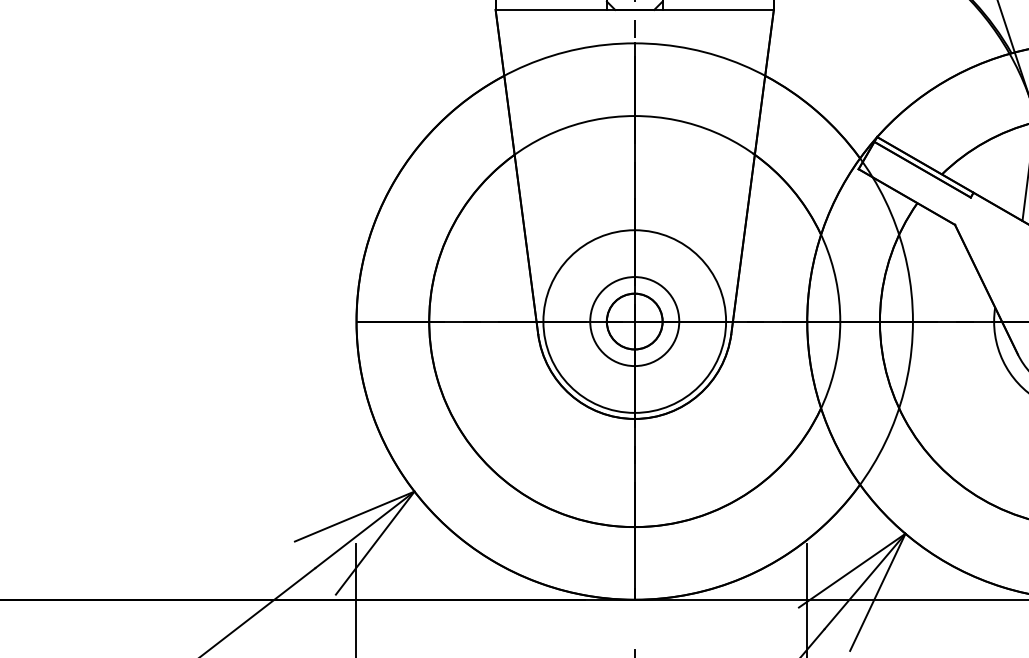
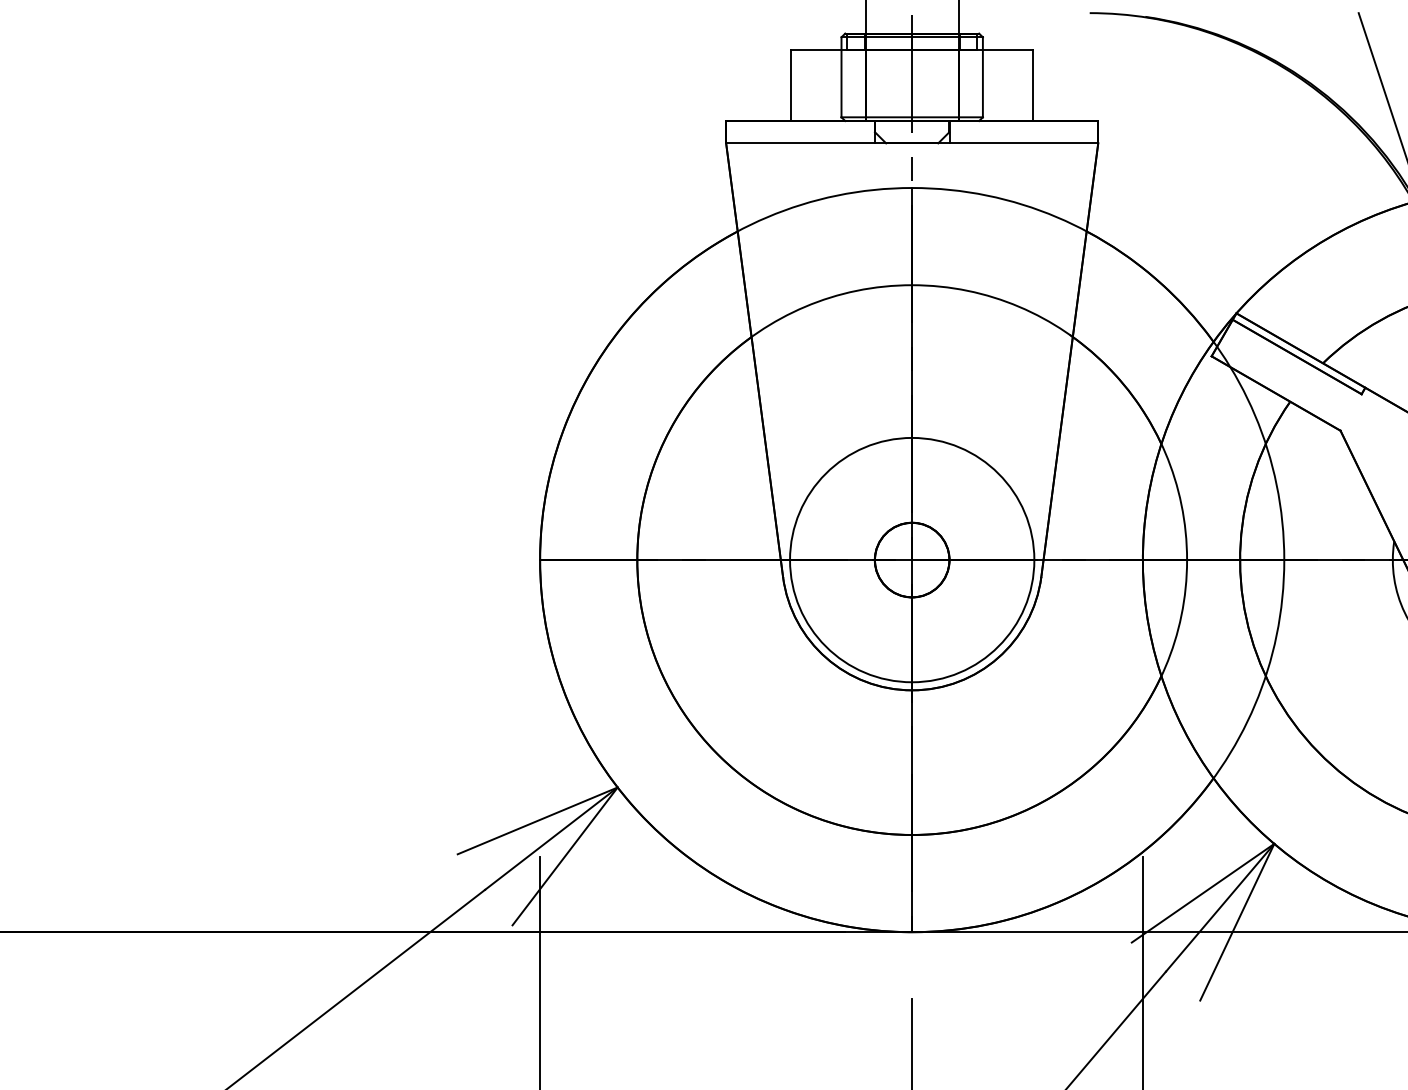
circle: (634, 321) -> (911, 559), size x0.62

